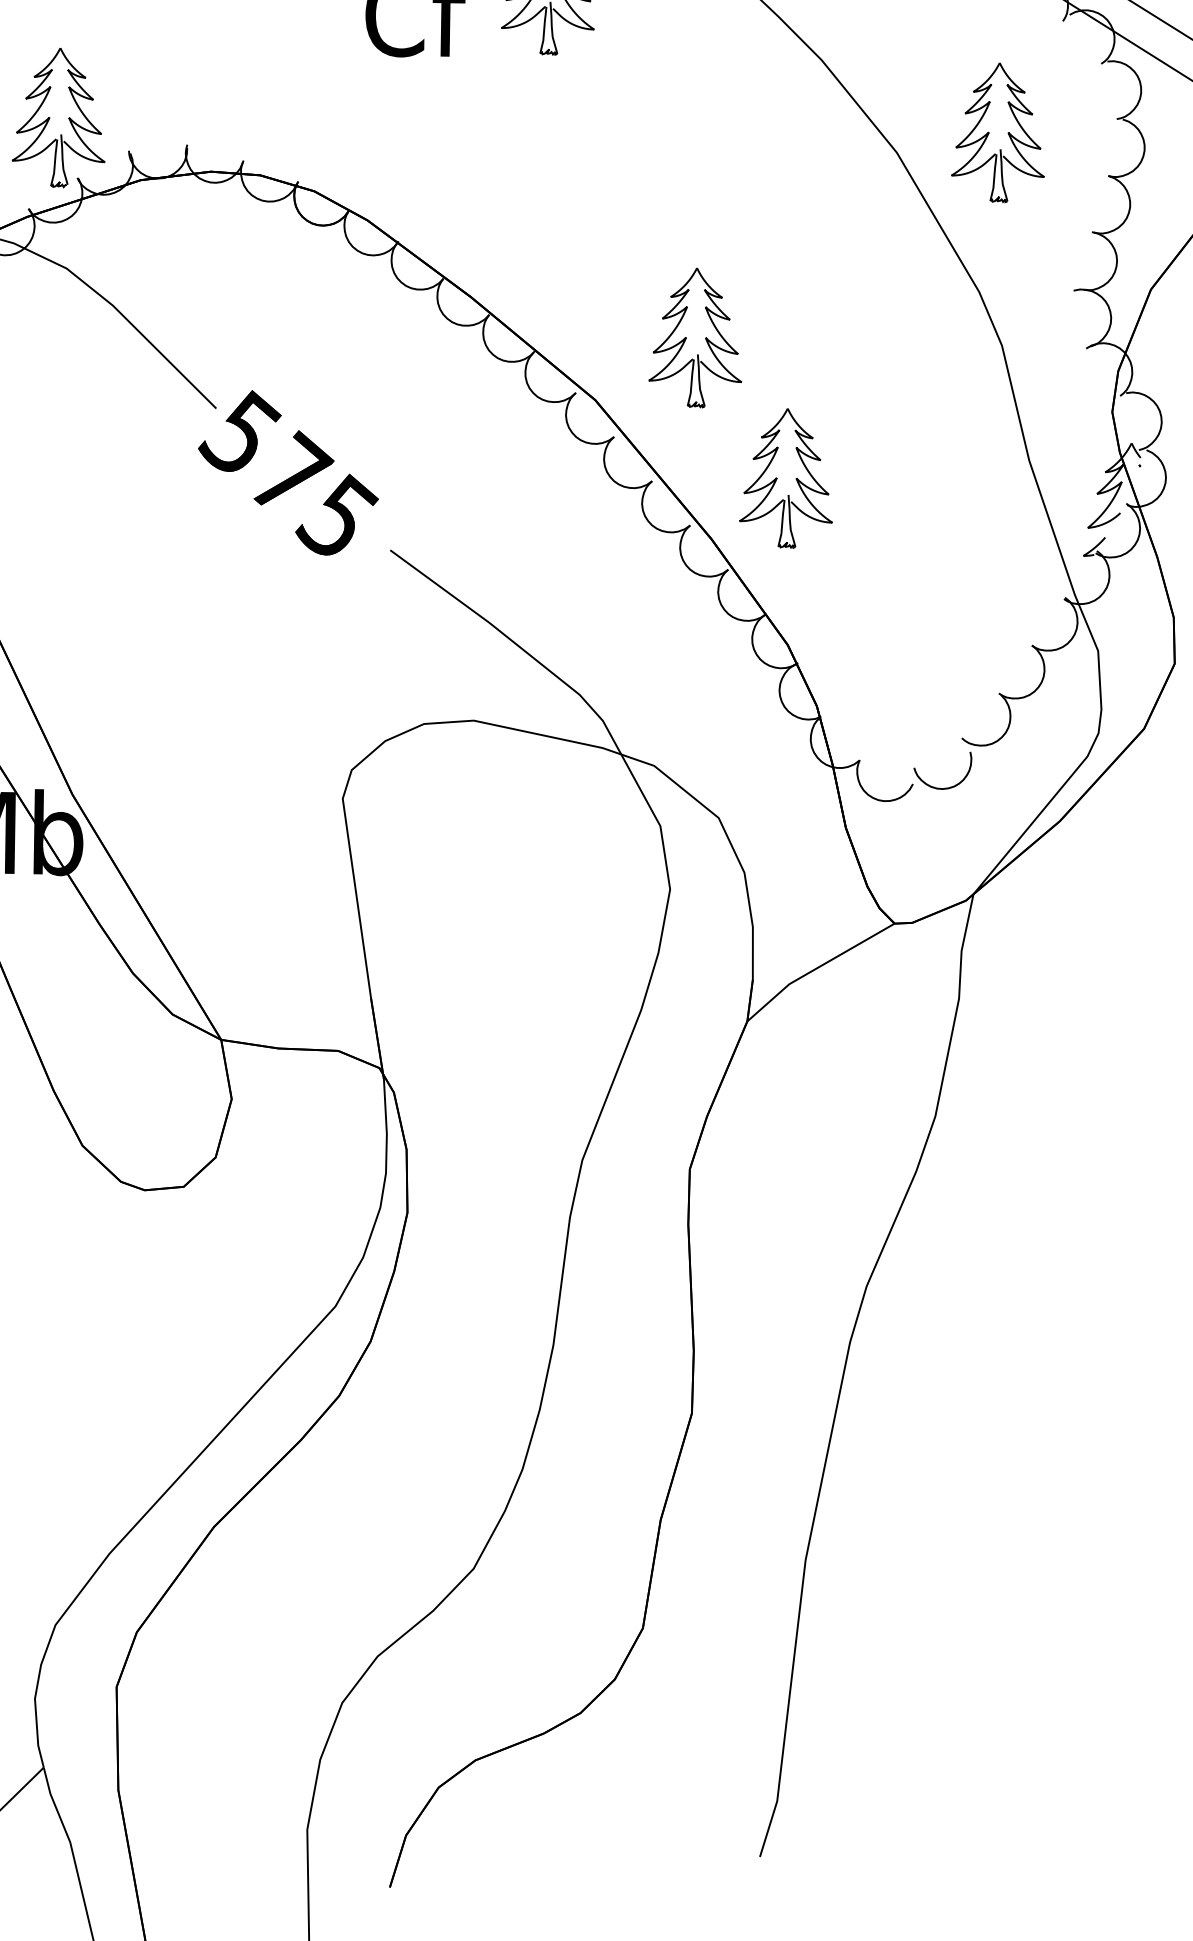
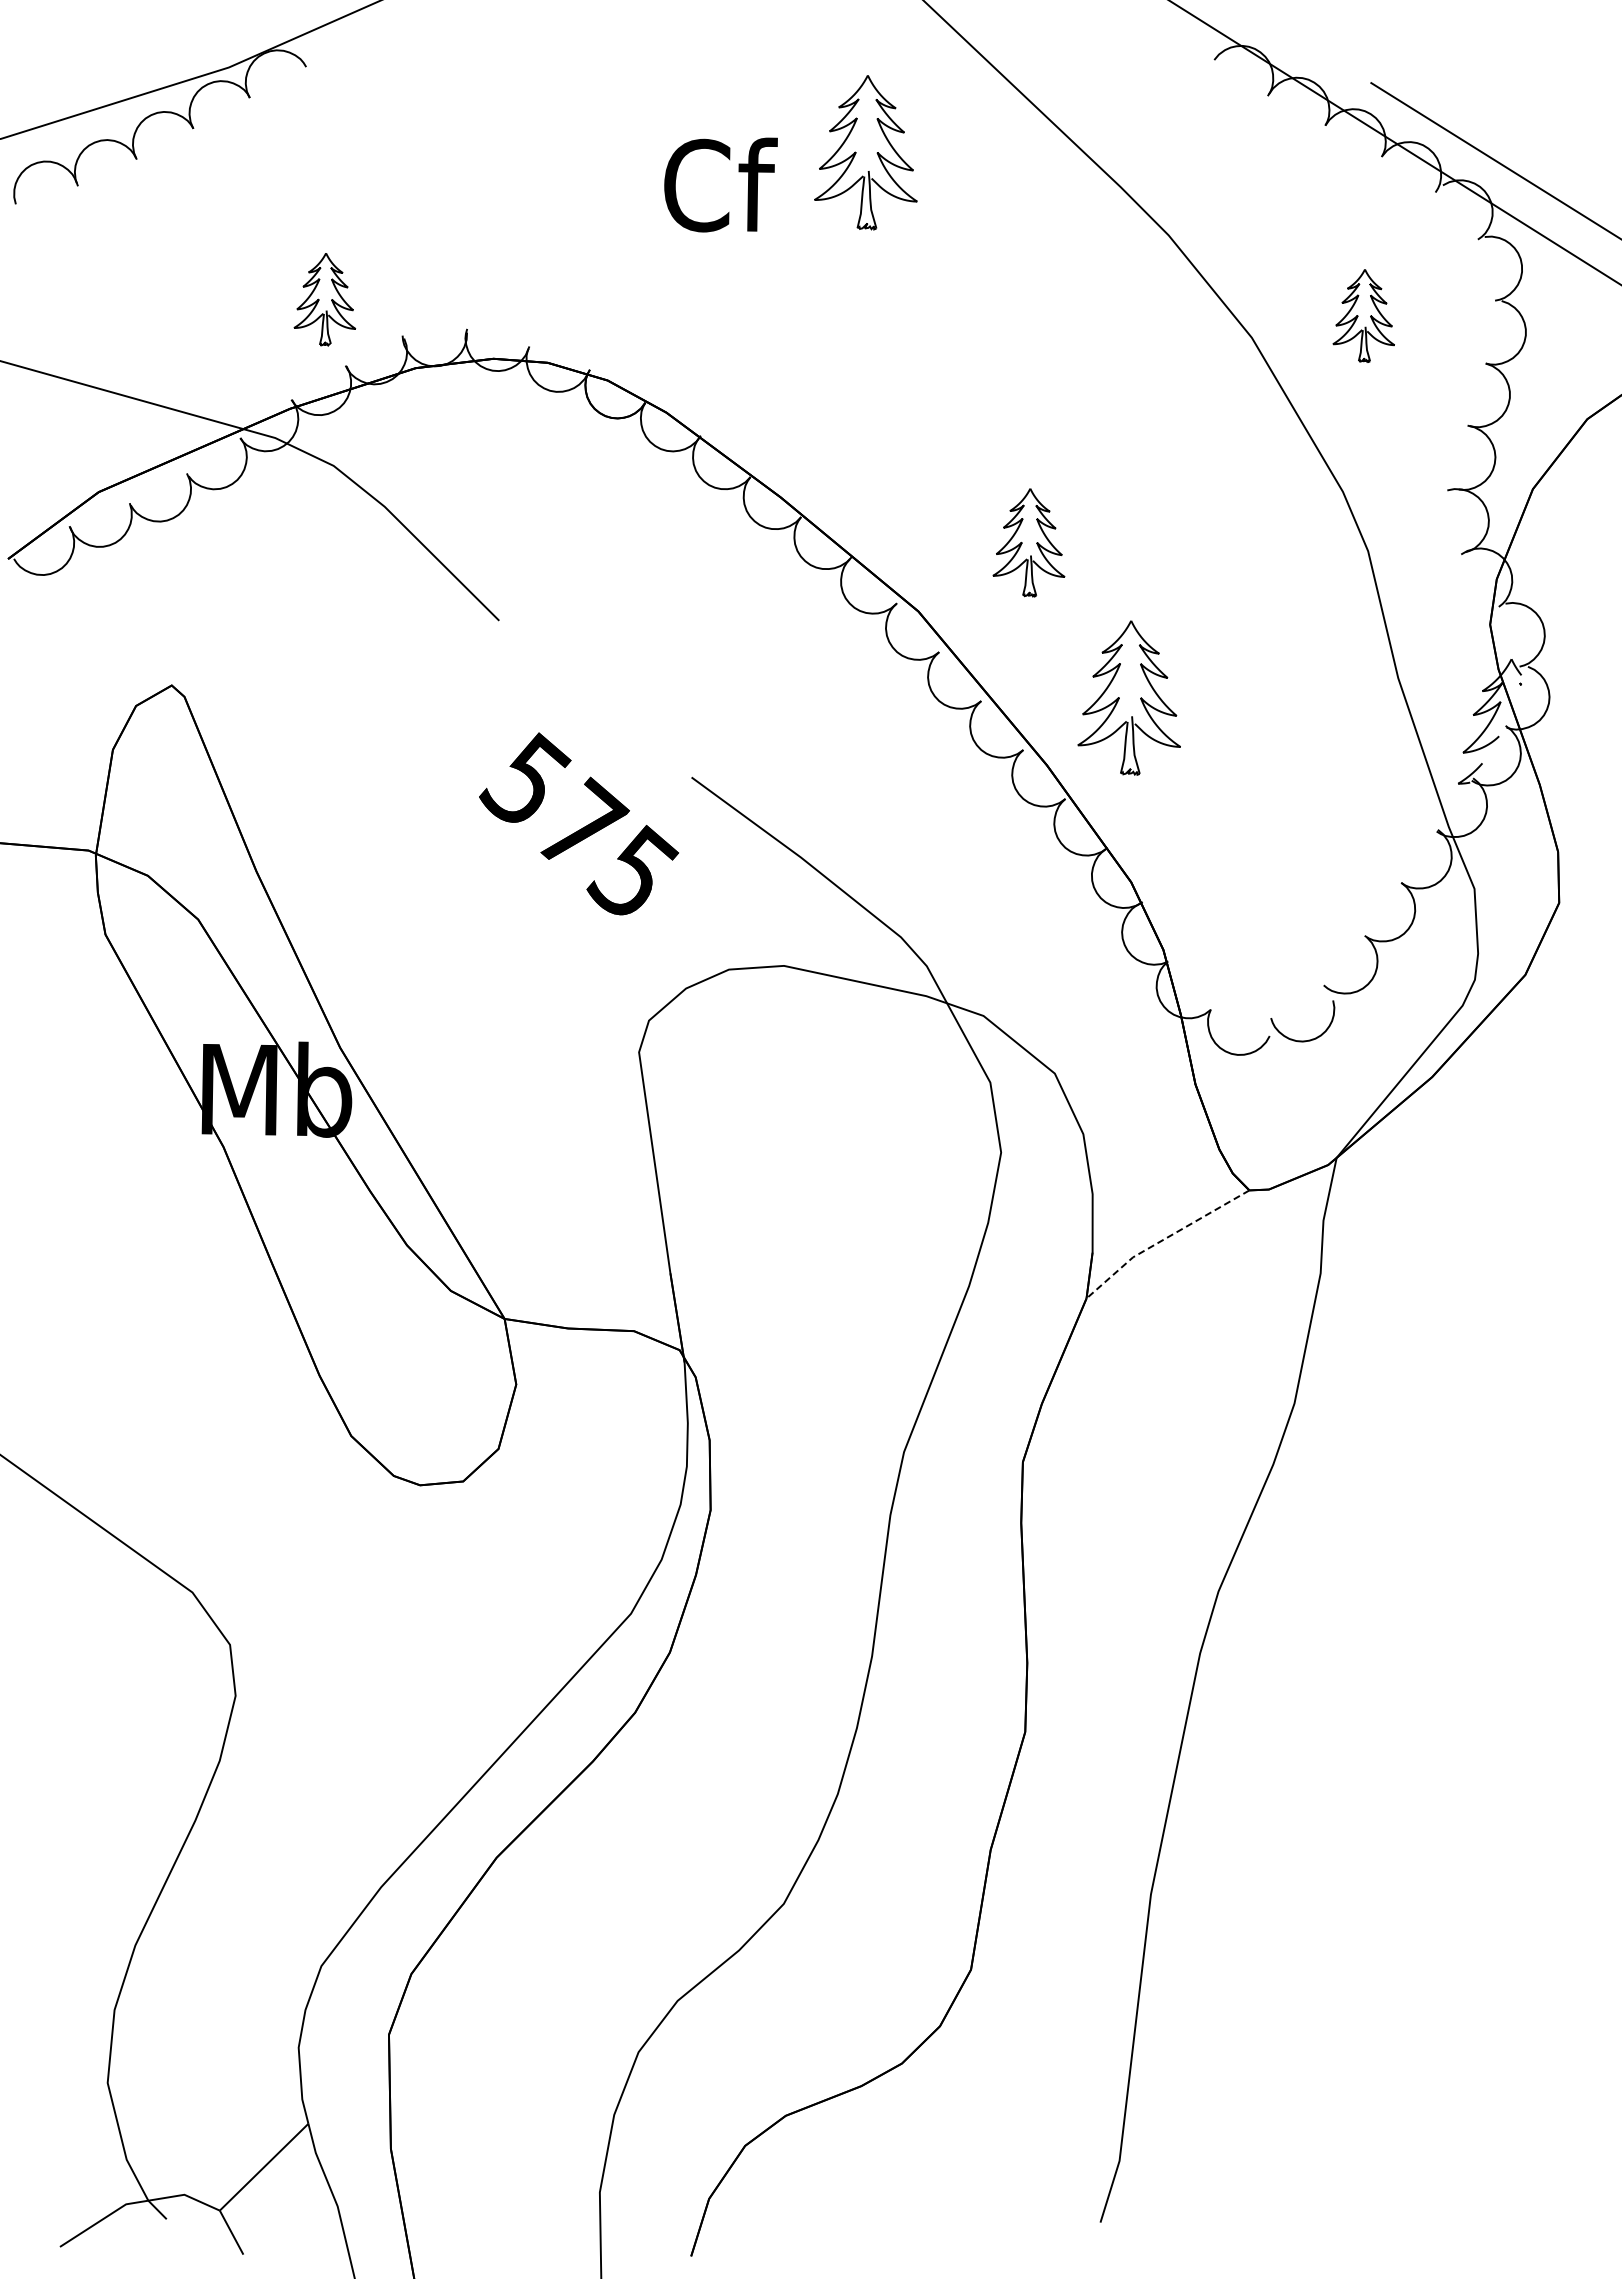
part: (58, 118) -> (324, 299), size x0.6
part: (997, 132) -> (1363, 315), size x0.6
part: (694, 337) -> (1028, 542), size x0.7
text: (287, 472) -> (578, 823), moved
line: (816, 968) -> (1163, 1240), solid -> dashed

